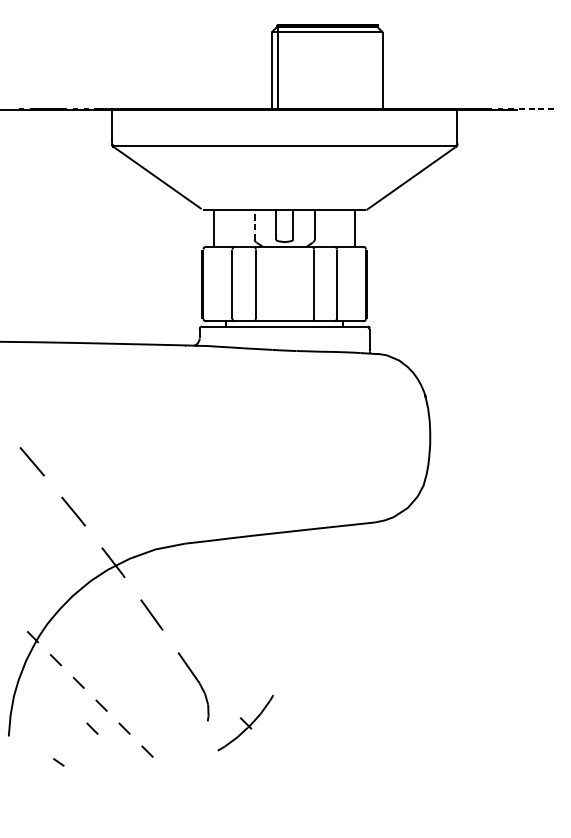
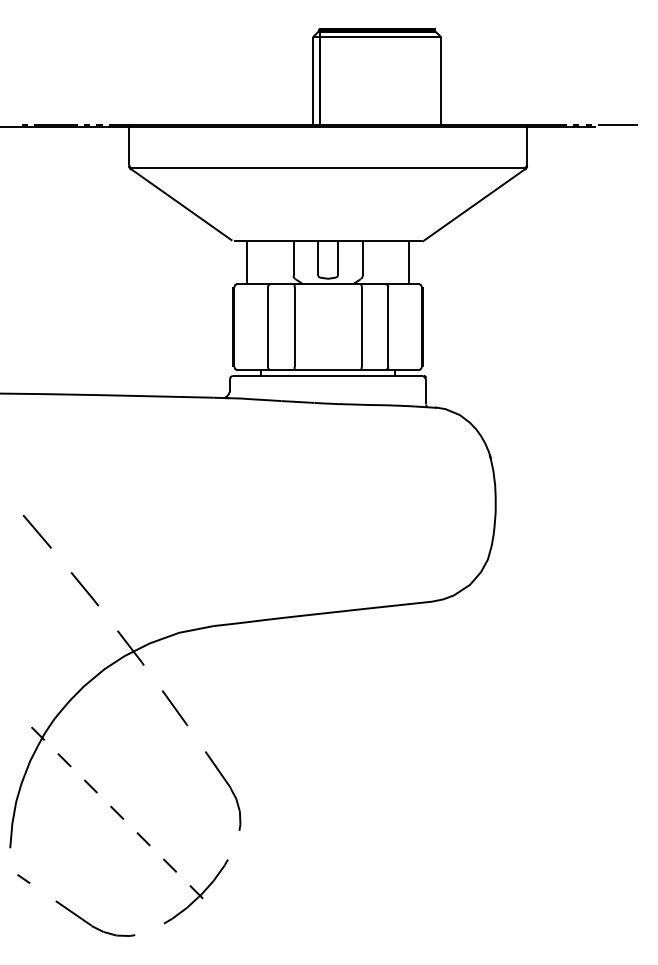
line: (536, 109) -> (618, 125), dashed -> solid
line: (254, 224) -> (293, 258), dashed -> solid
part: (245, 722) -> (195, 891), moved
line: (92, 728) -> (106, 839), removed
line: (58, 761) -> (23, 878), moved
part: (78, 801) -> (90, 923), added

